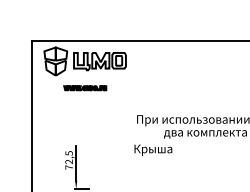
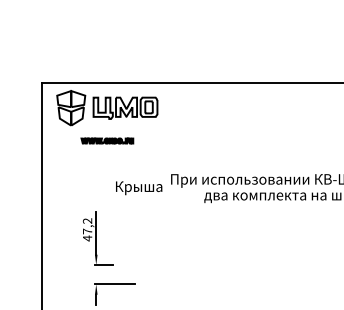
text: (153, 150) -> (139, 188), moved
text: (69, 160) -> (87, 229), 72,5 -> 47,2

